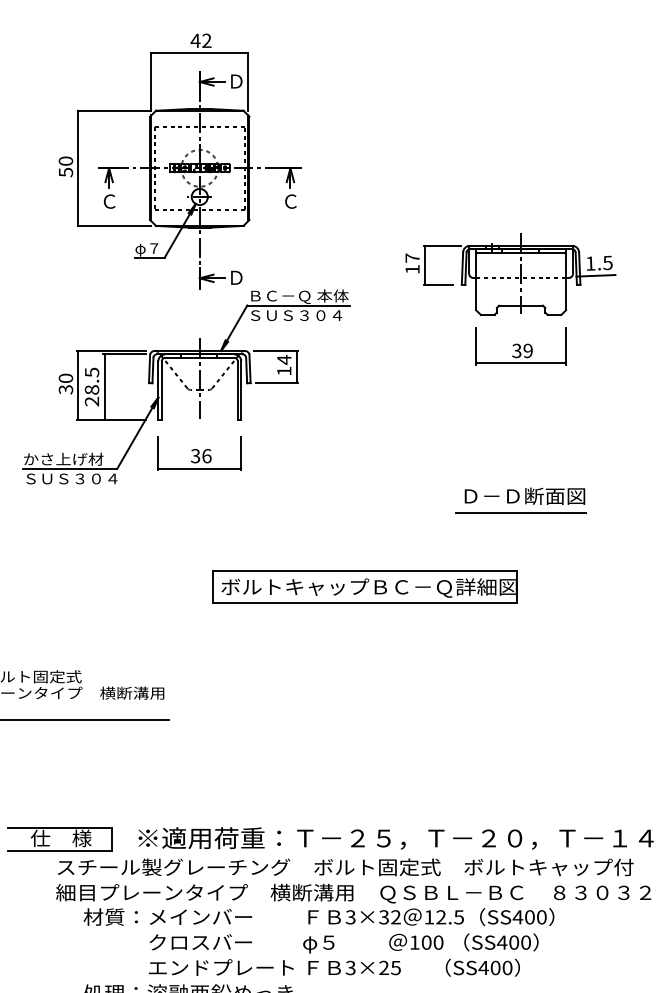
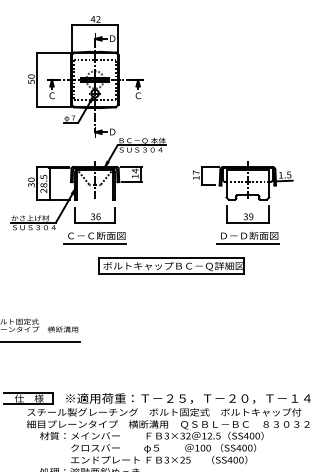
part: (511, 299) -> (243, 192), moved
part: (198, 499) -> (94, 237), added
part: (364, 585) -> (171, 265), moved

